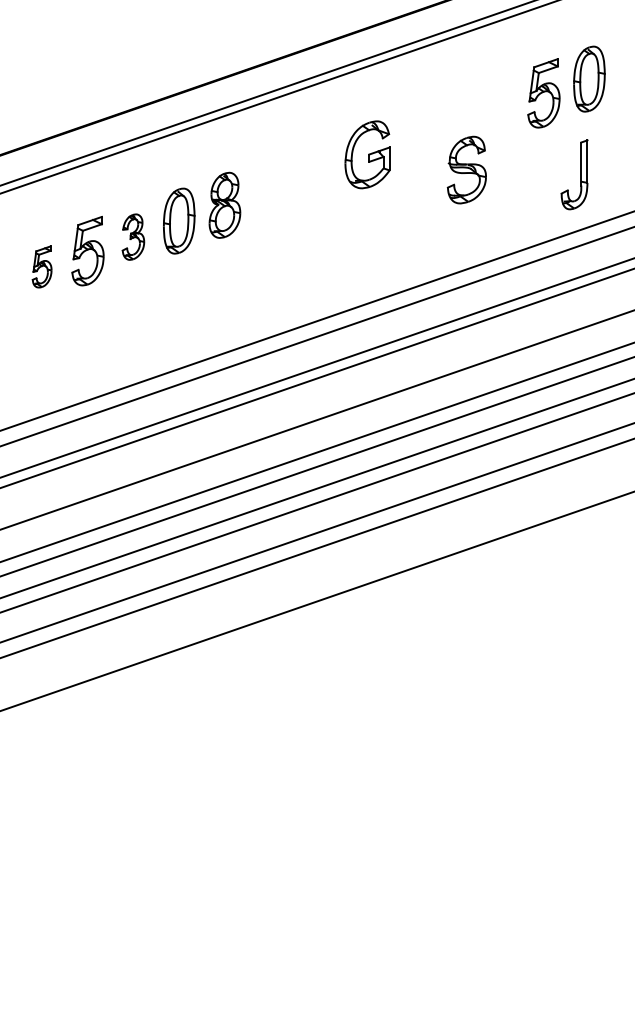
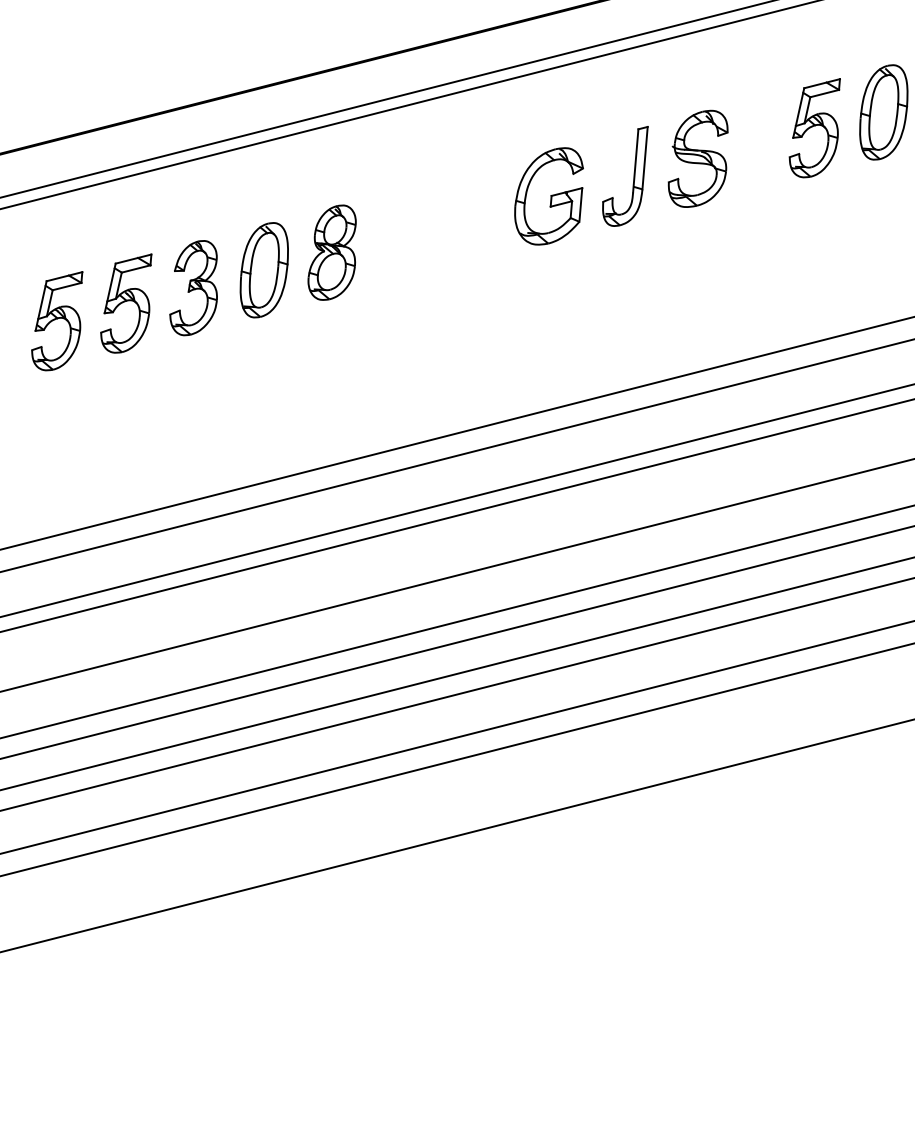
part: (466, 169) -> (698, 157), moved
part: (574, 174) -> (624, 175), moved
part: (133, 236) -> (195, 287), size x1.43
part: (41, 266) -> (56, 319), size x1.67

